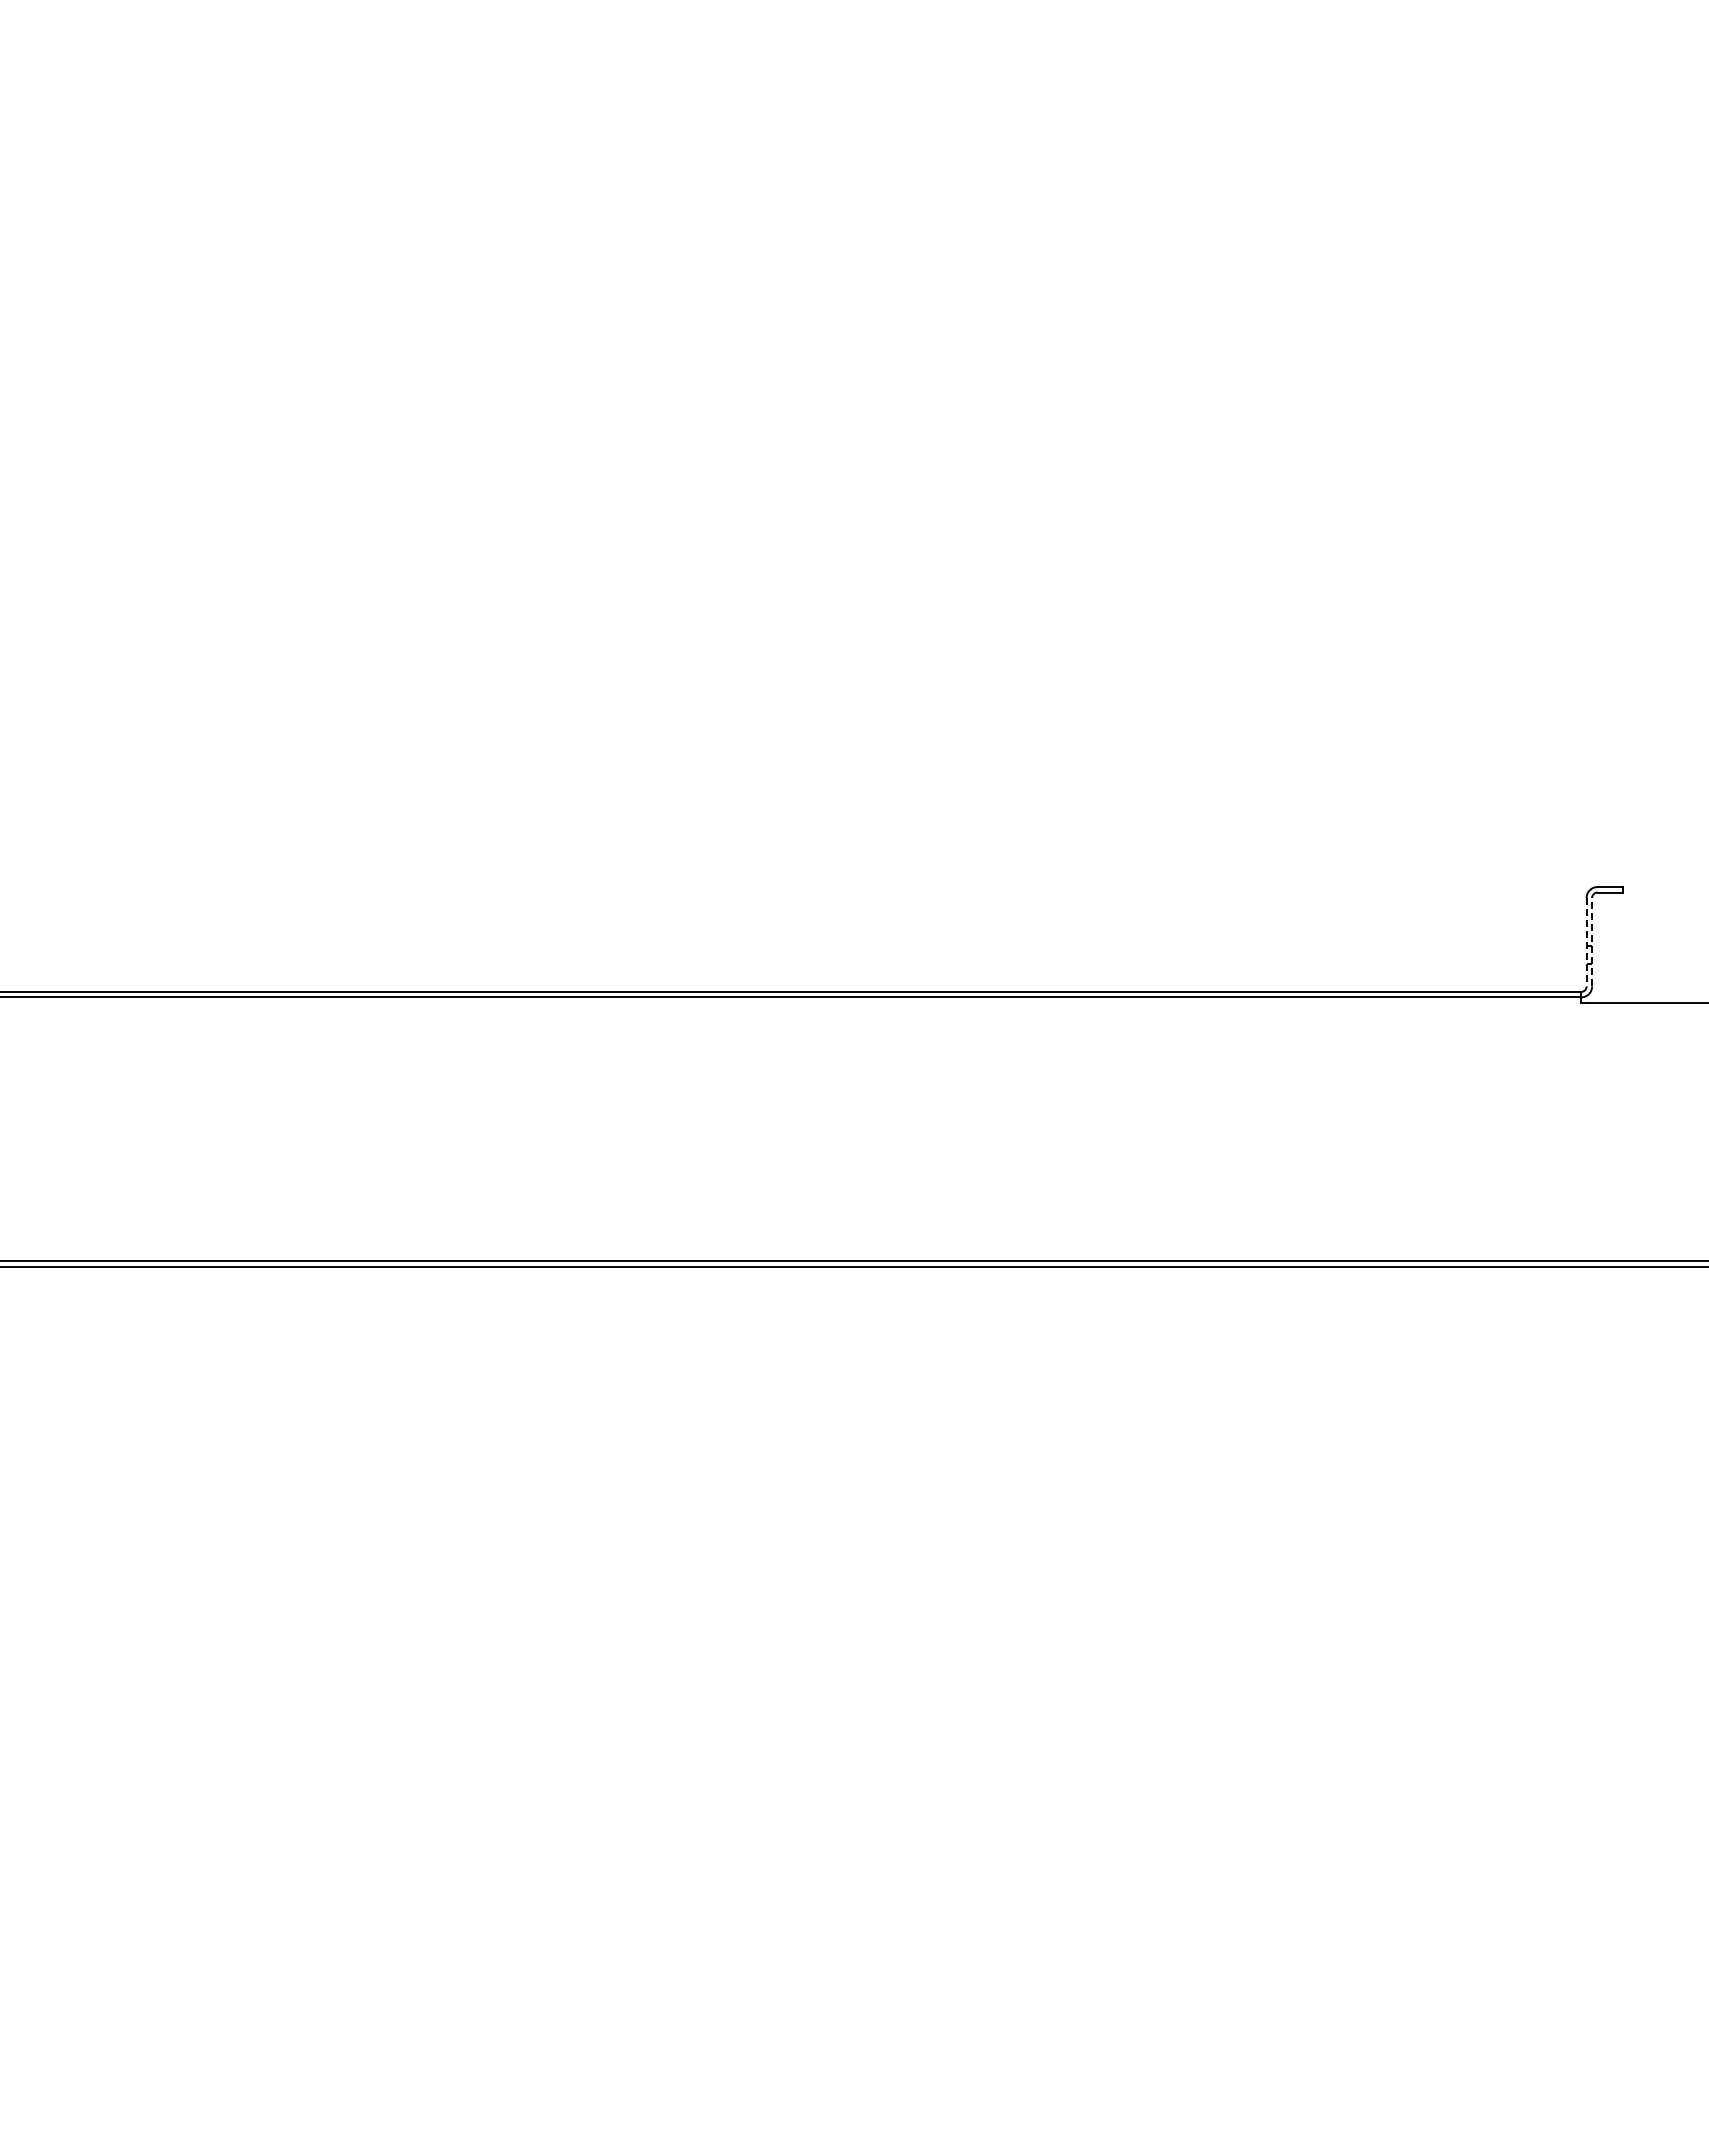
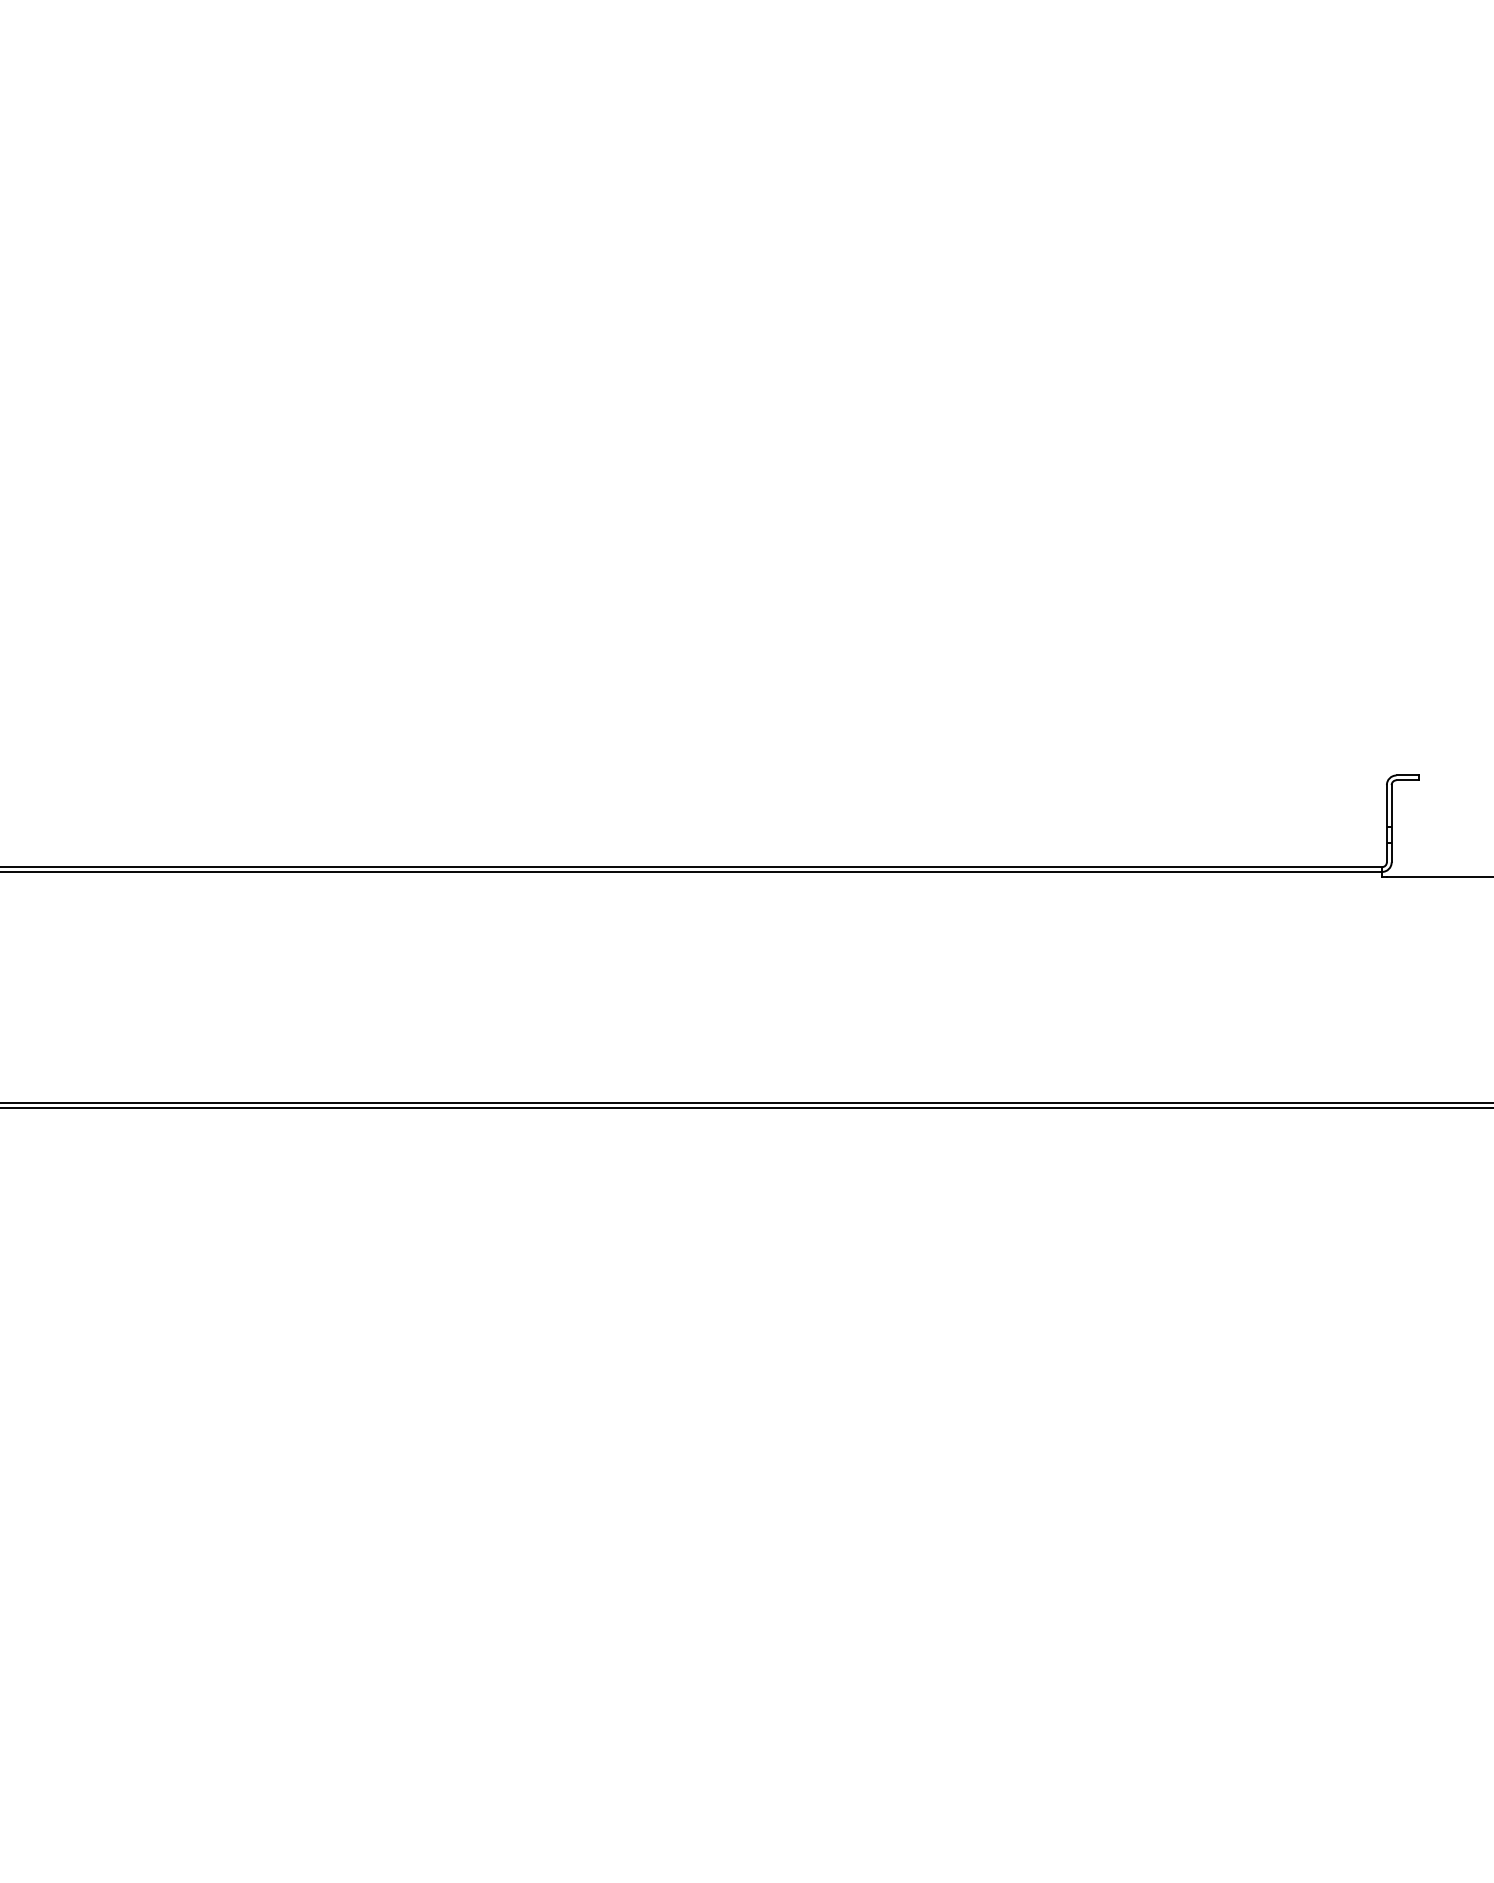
line: (1592, 941) -> (1392, 823), dashed -> solid
line: (1586, 942) -> (1386, 823), dashed -> solid

